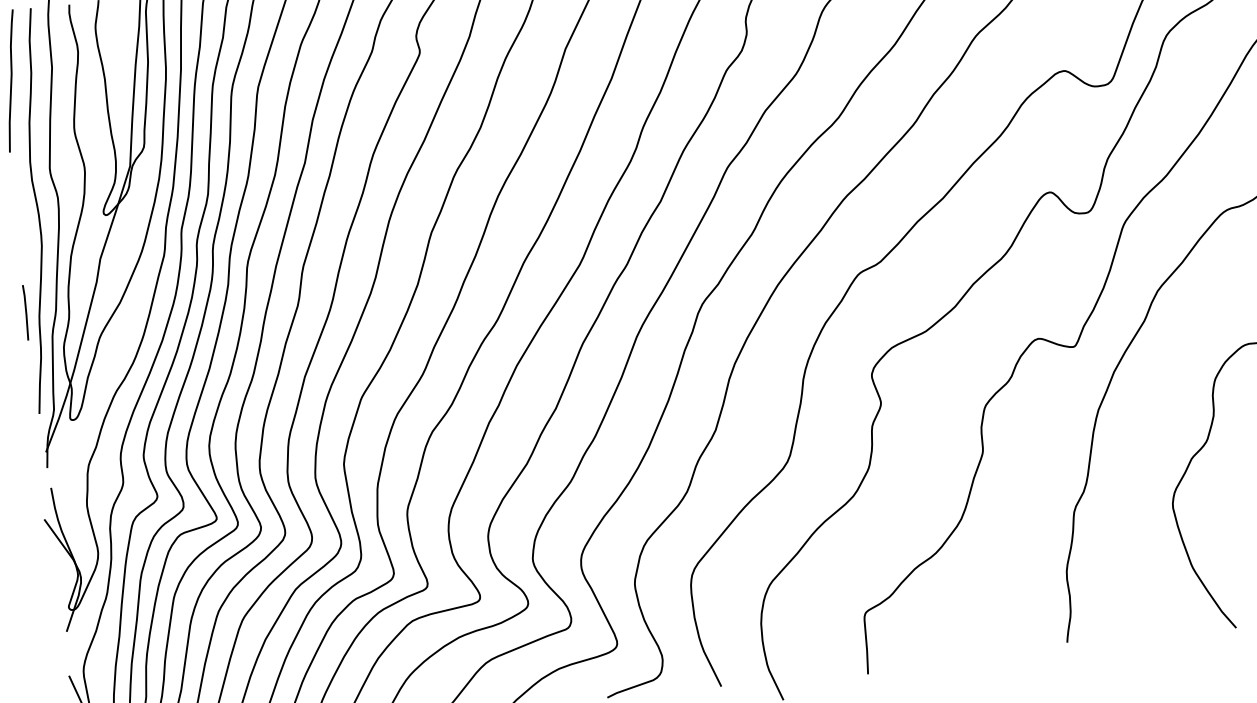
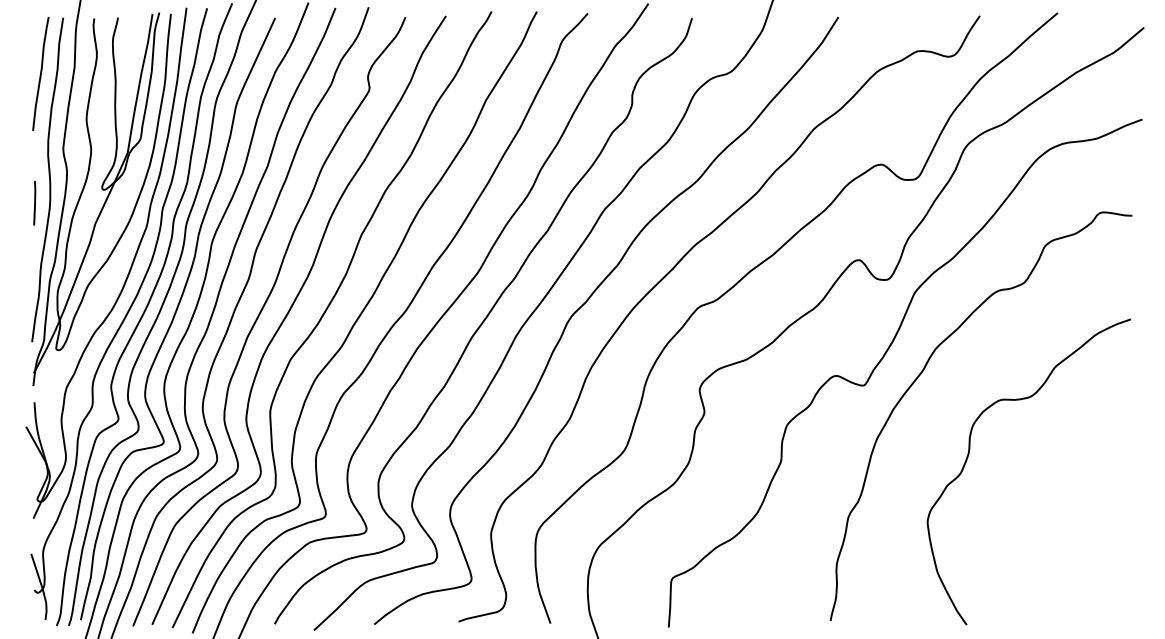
line: (25, 311) -> (34, 202), moved

